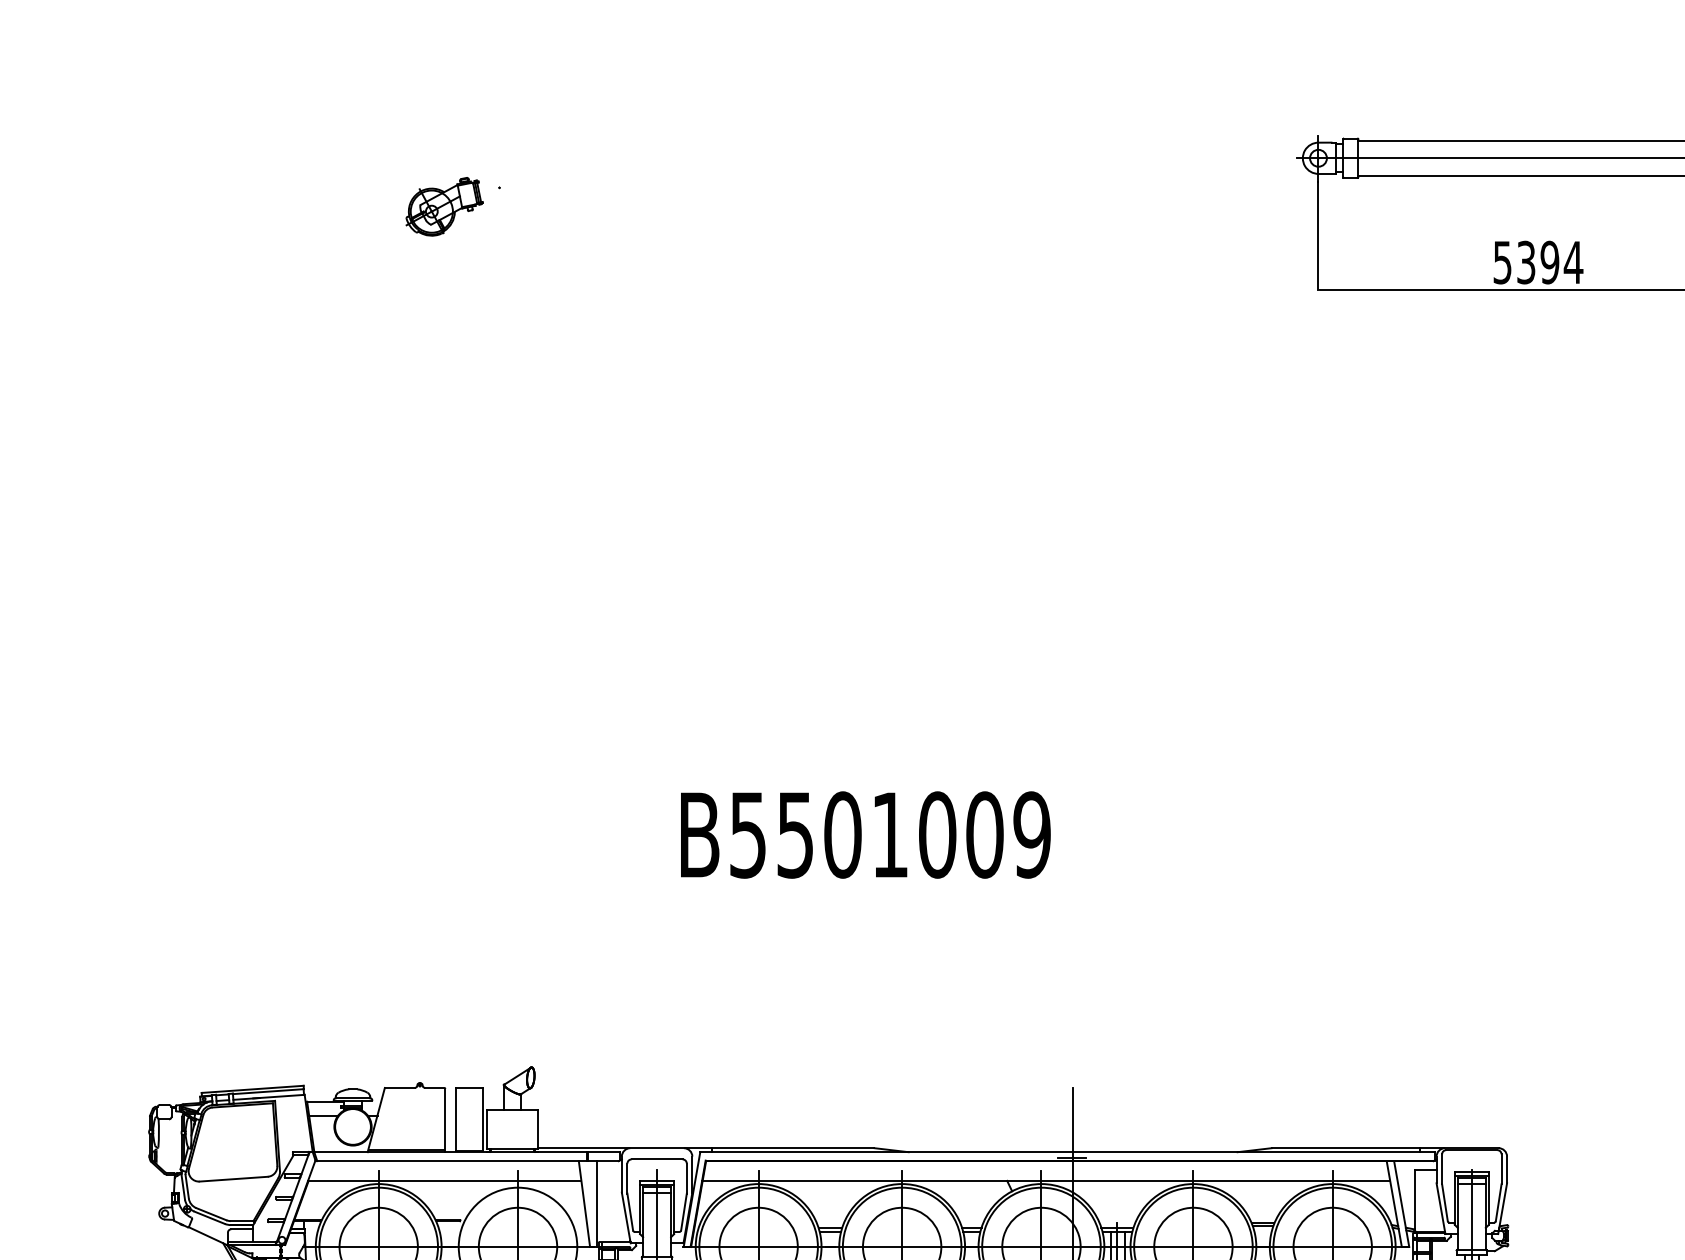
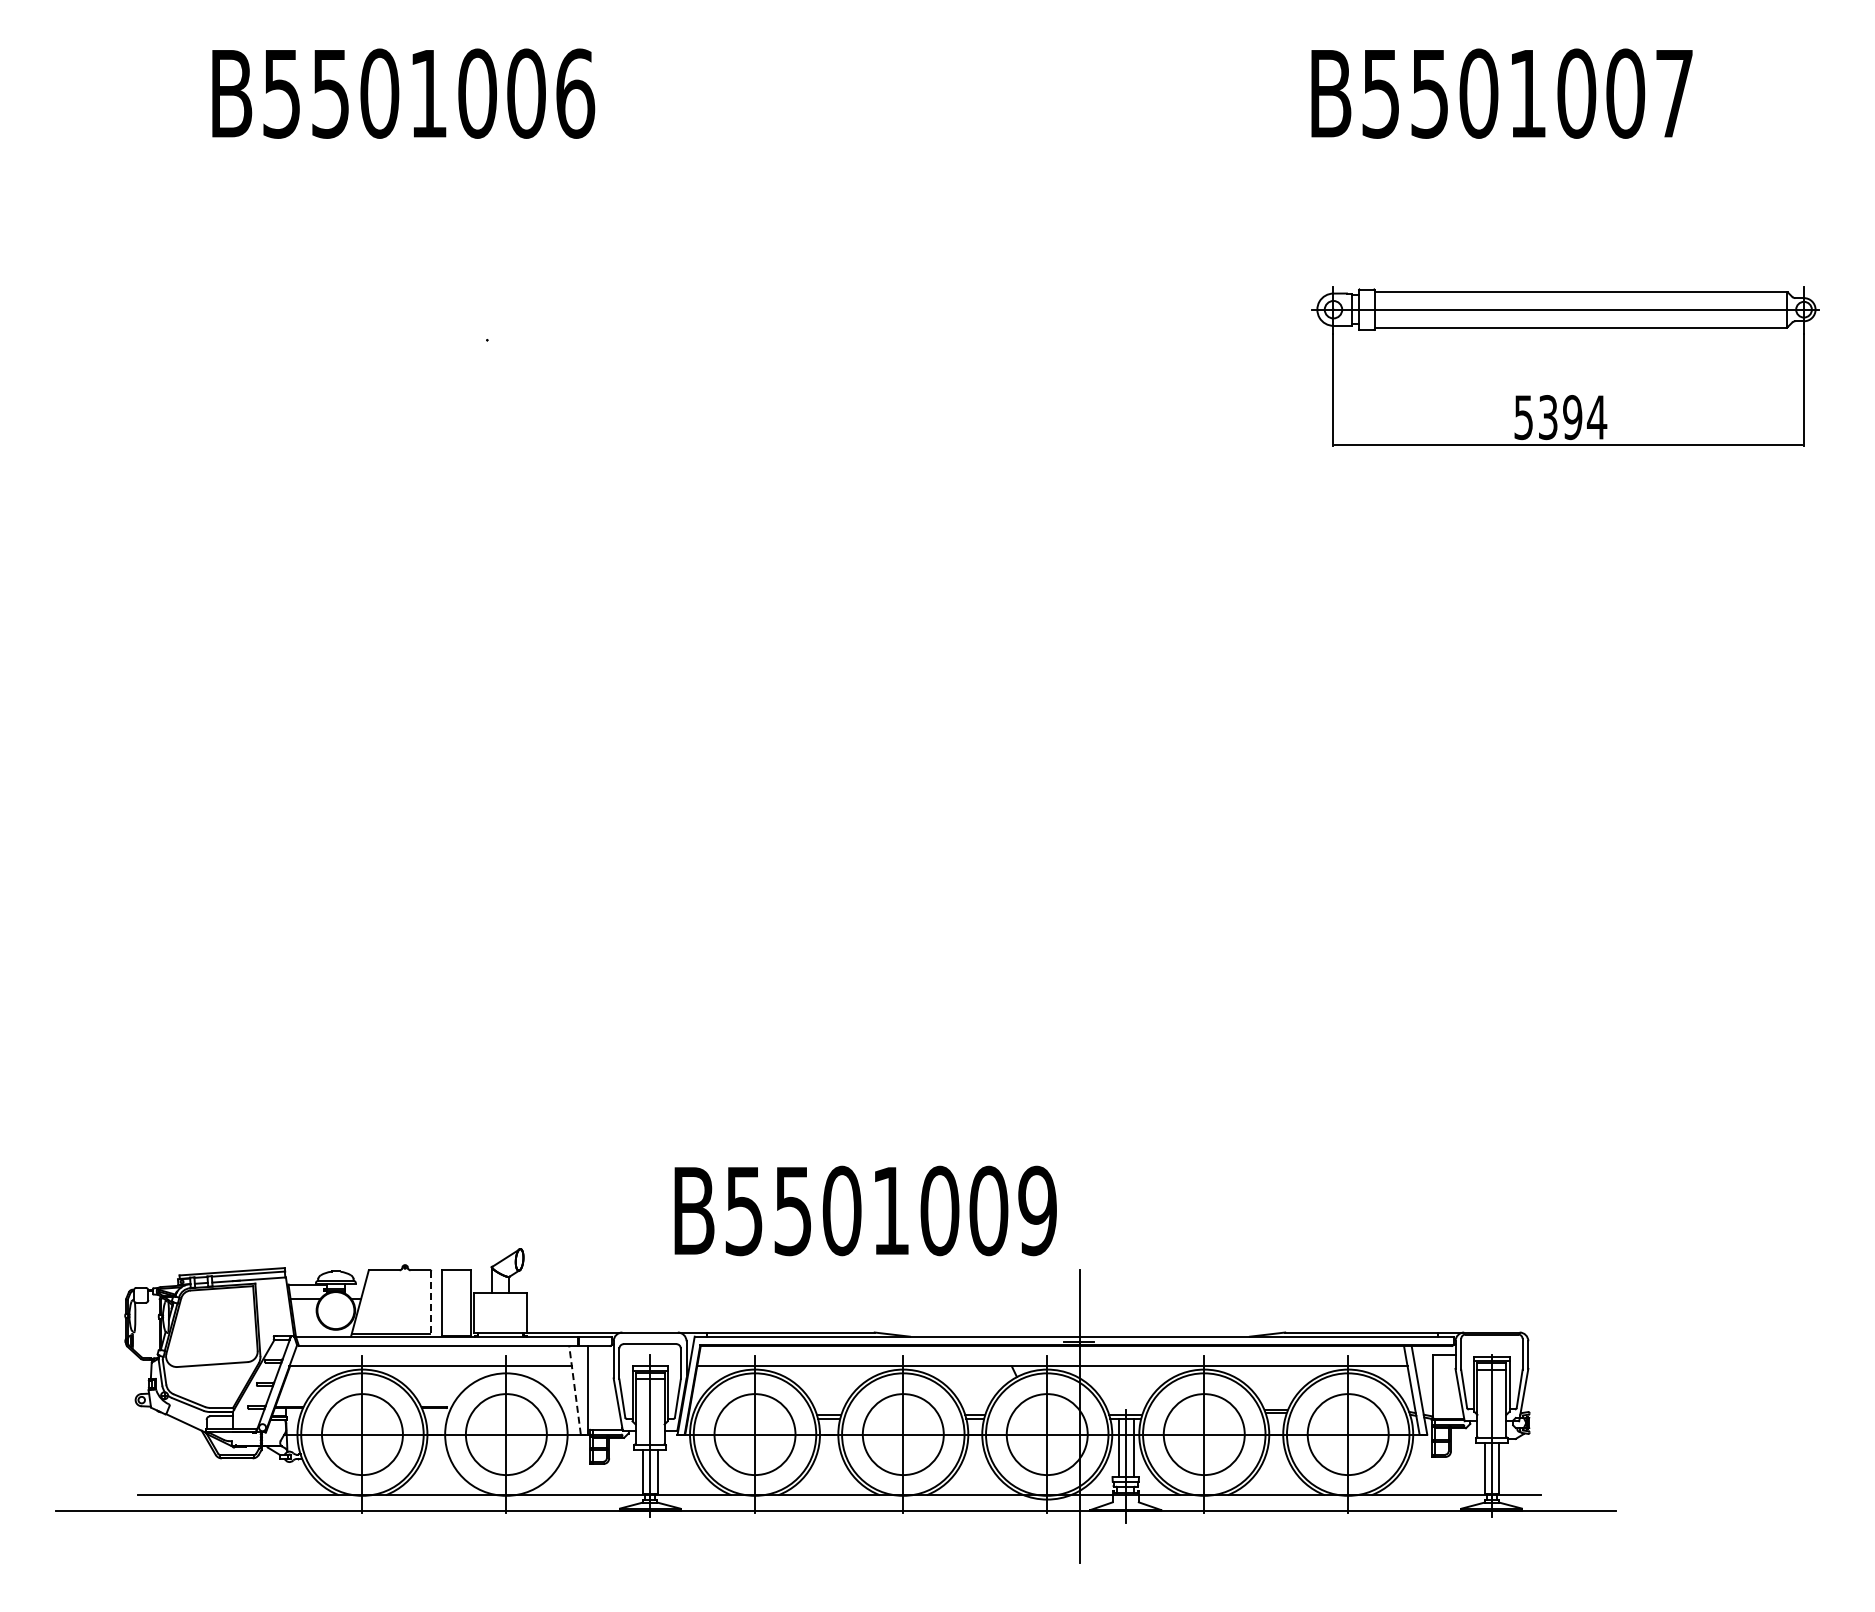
part: (444, 206) -> (430, 359), removed
text: (865, 834) -> (865, 1210), moved
line: (445, 1120) -> (431, 1303), solid -> dashed
line: (584, 1204) -> (575, 1390), solid -> dashed

